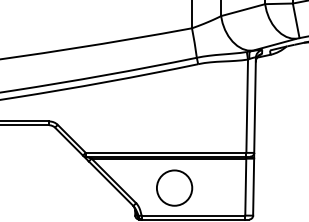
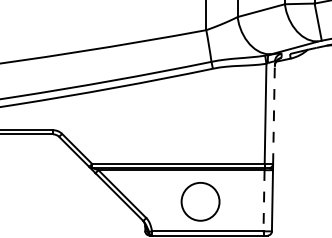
line: (255, 104) -> (274, 112), solid -> dashed
line: (246, 186) -> (264, 200), solid -> dashed
circle: (174, 187) -> (200, 201), moved

